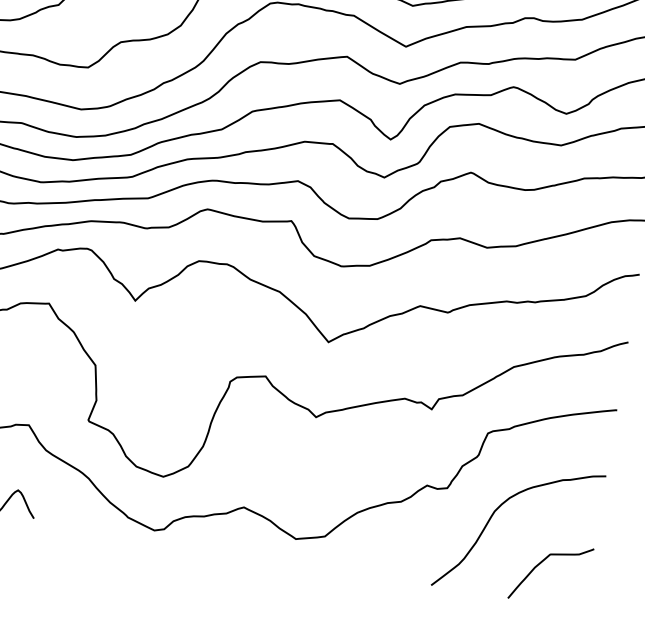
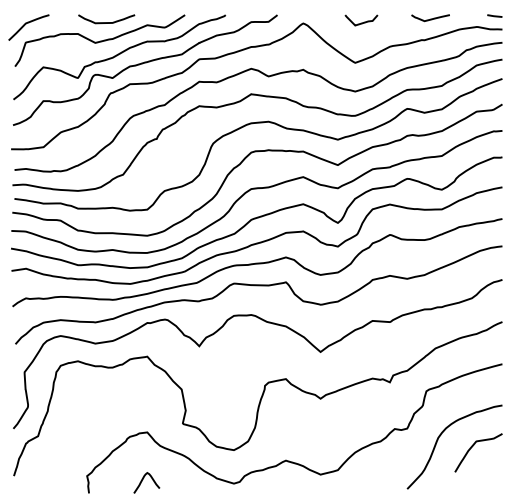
curve: (544, 561) -> (473, 446), moved

